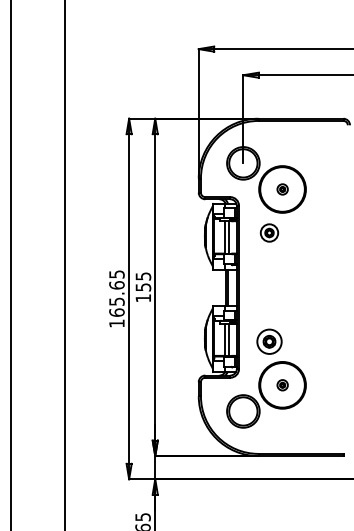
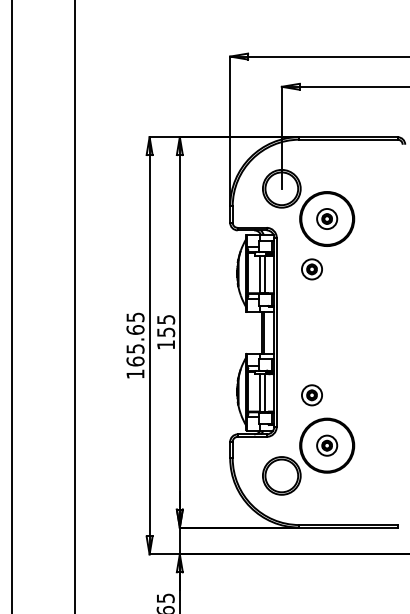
part: (282, 189) -> (327, 218), size x1.67
part: (269, 341) -> (311, 395), size x0.71
part: (282, 385) -> (327, 445), size x1.67

